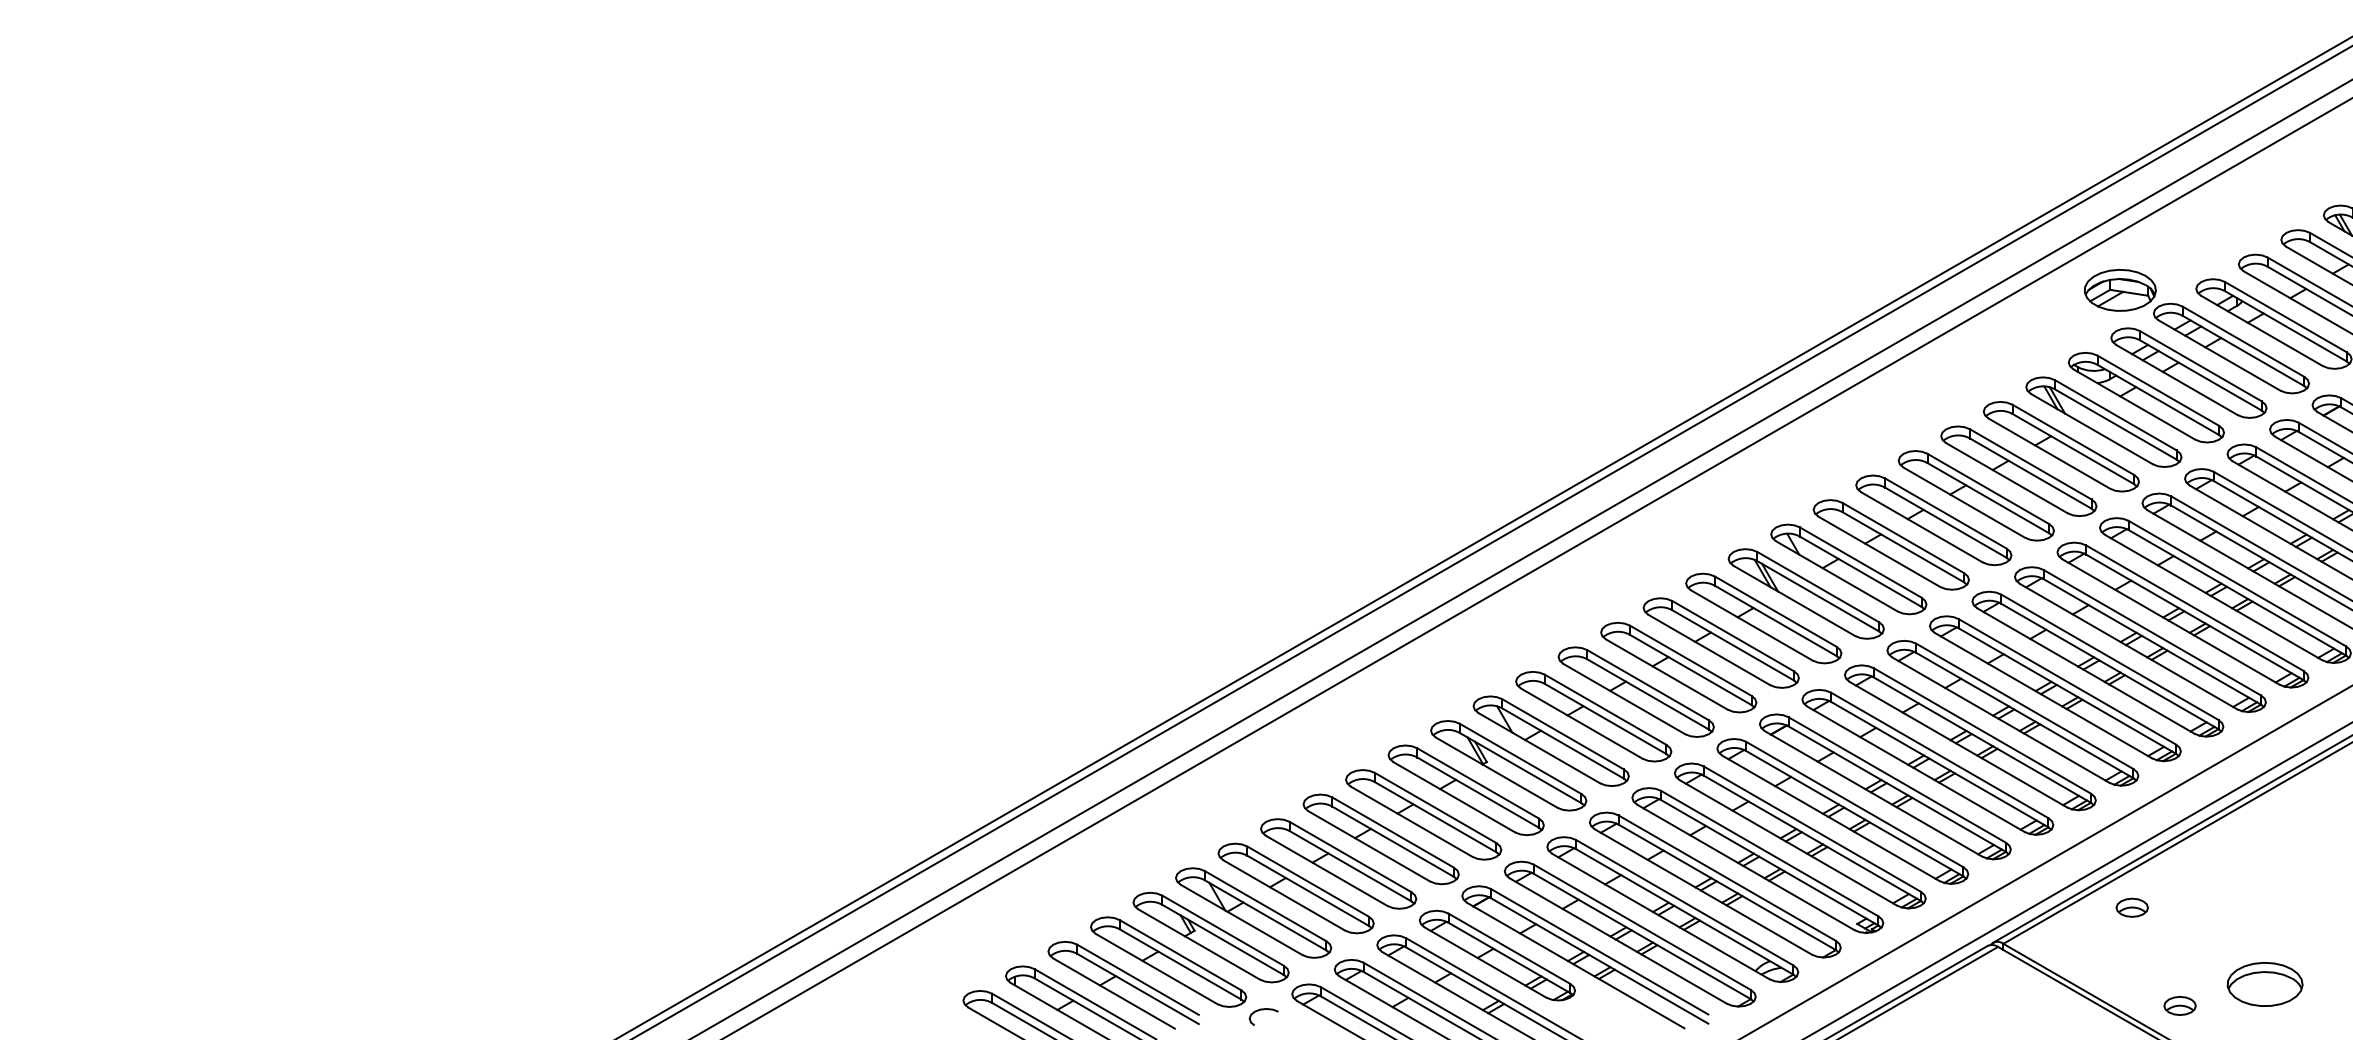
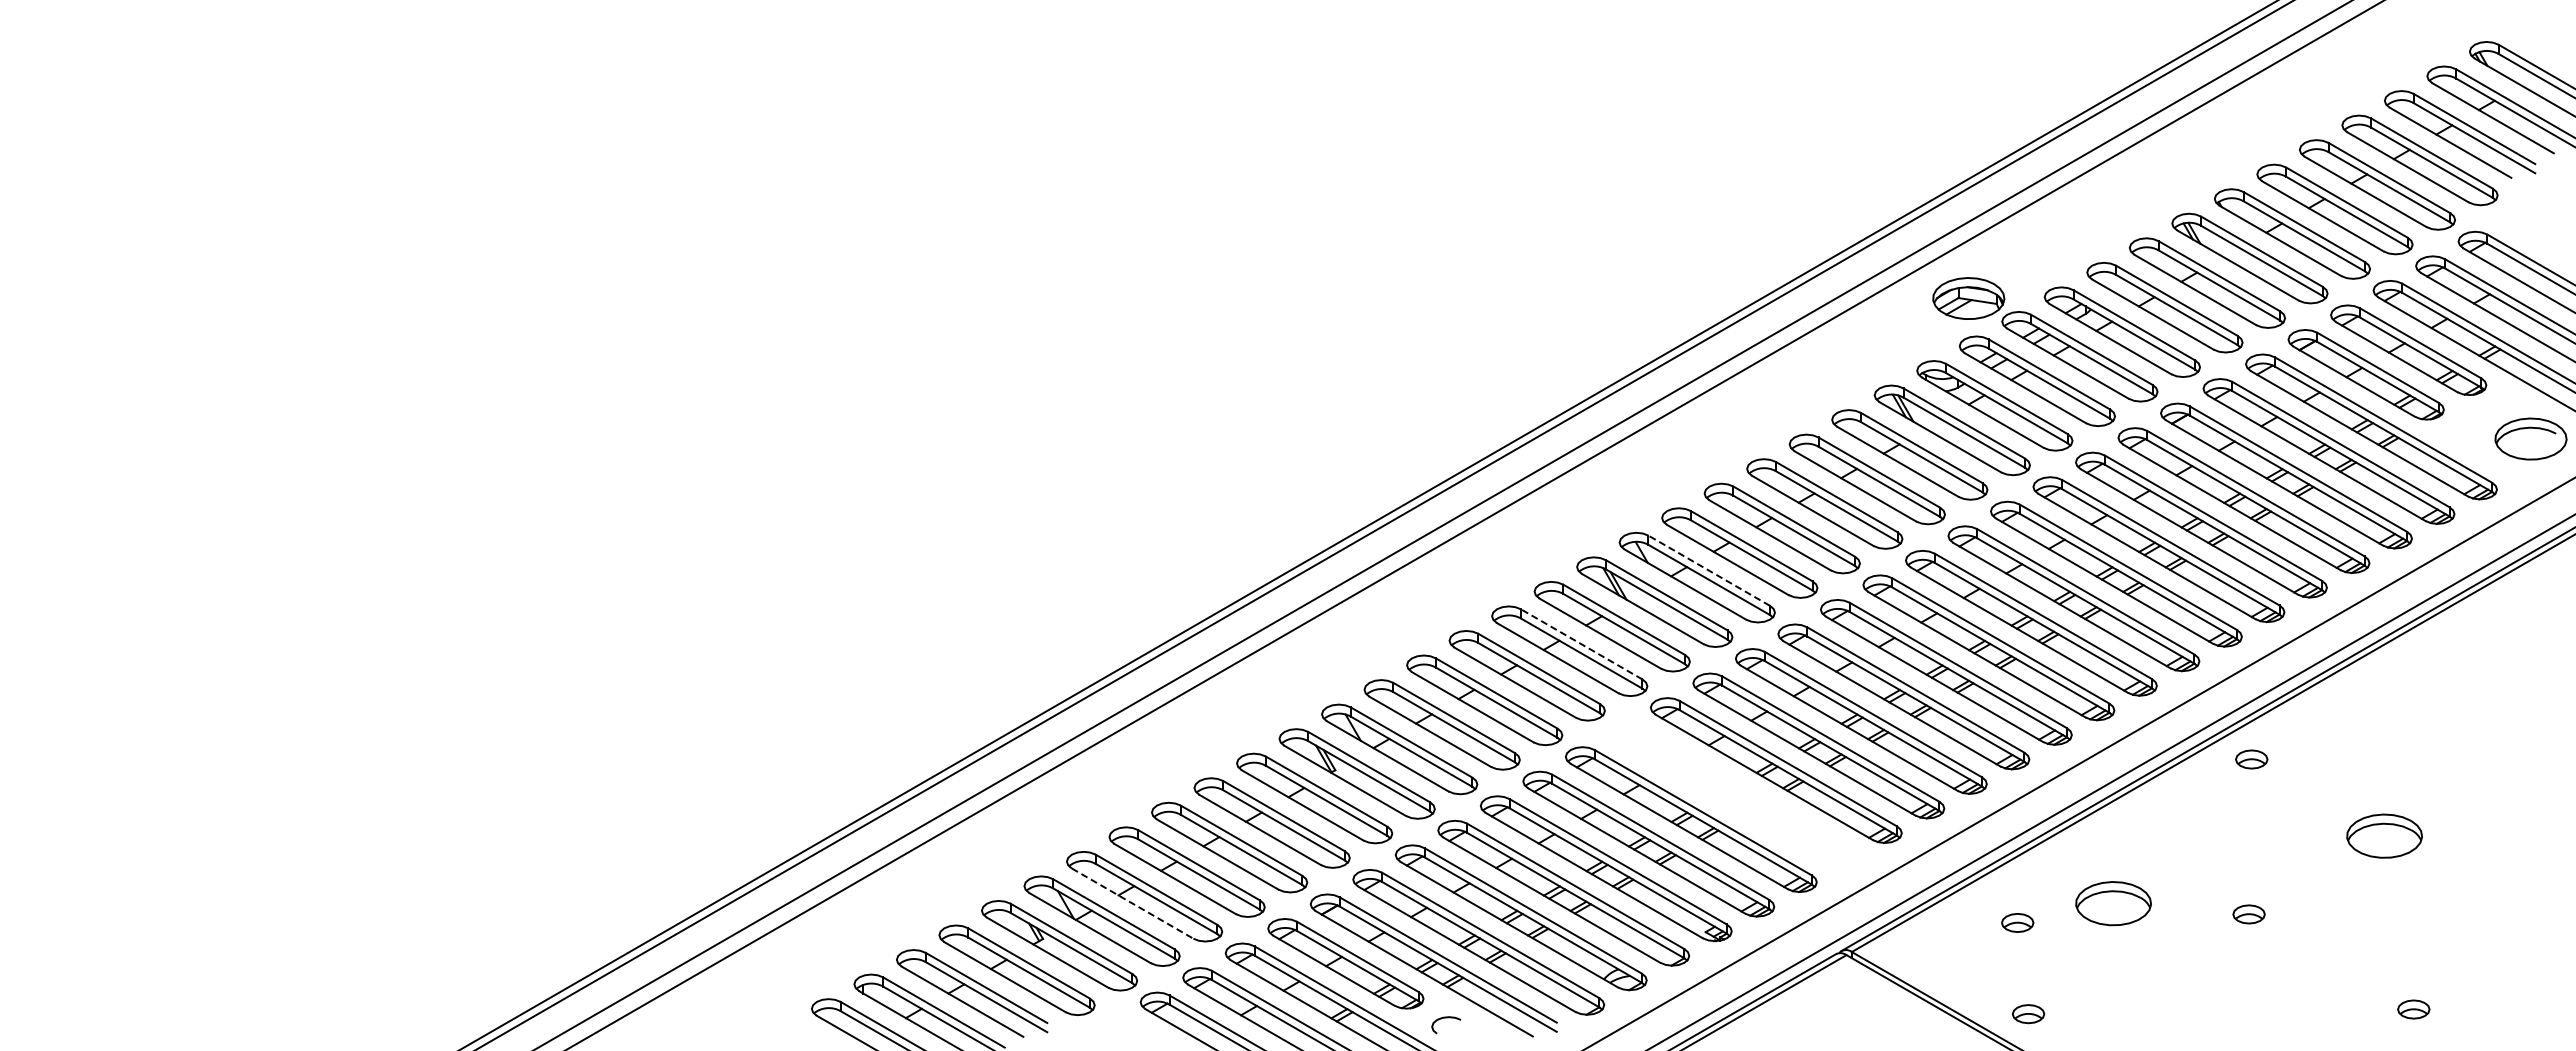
line: (1860, 562) -> (1708, 570), solid -> dashed
line: (1733, 636) -> (1581, 644), solid -> dashed
part: (1885, 786) -> (1733, 794), removed
line: (1285, 895) -> (1133, 903), solid -> dashed
part: (2132, 907) -> (2017, 922), moved
part: (2265, 984) -> (2113, 903), moved
curve: (1264, 1010) -> (1446, 1018), moved

